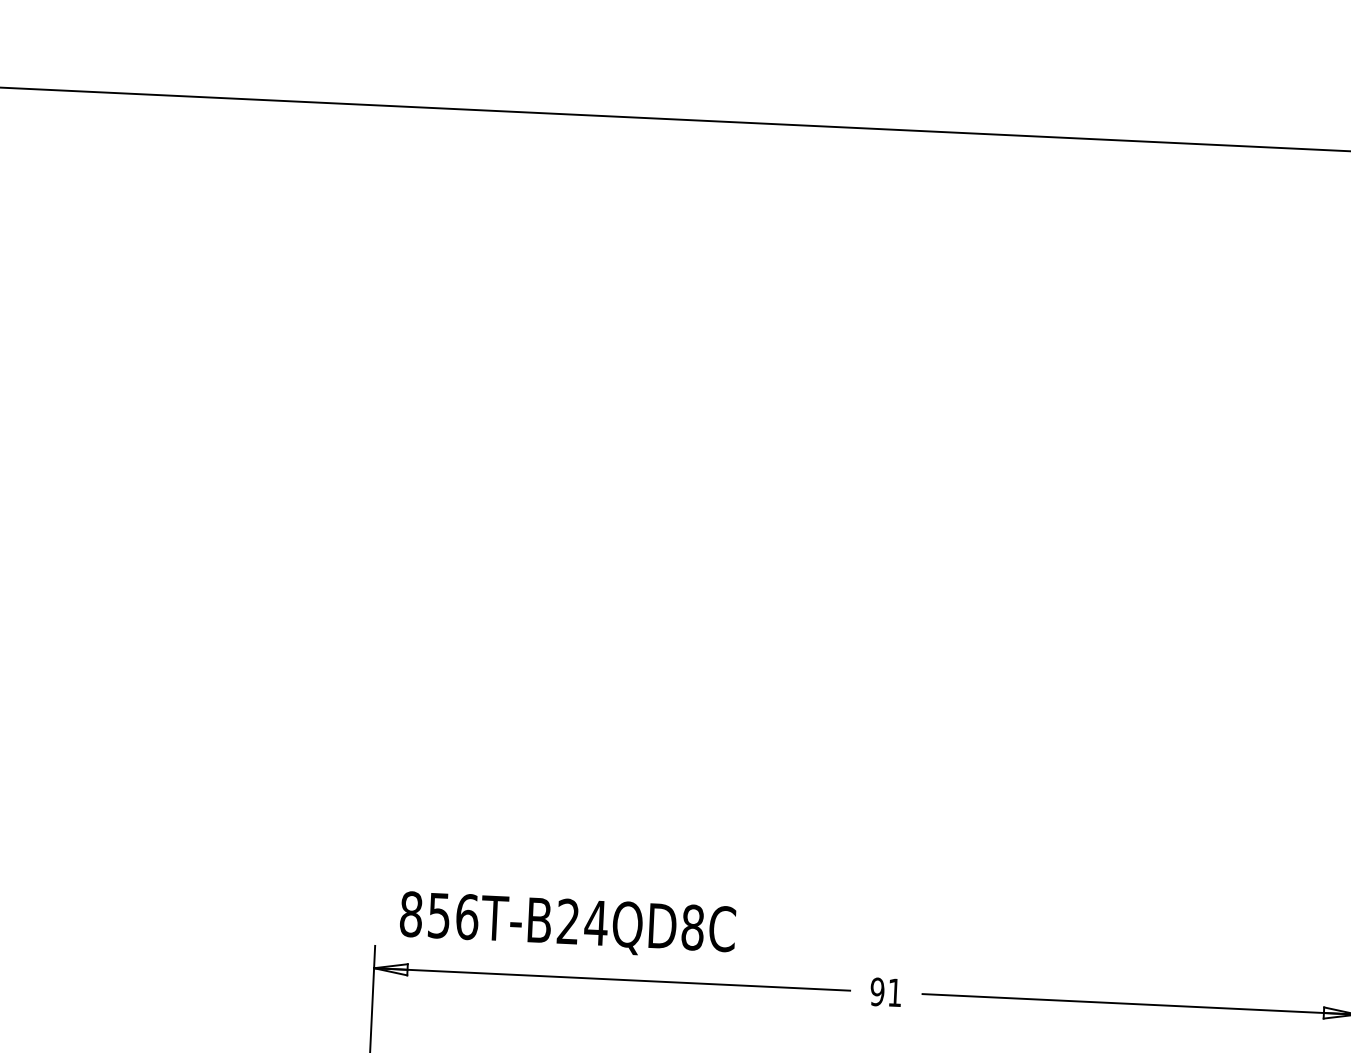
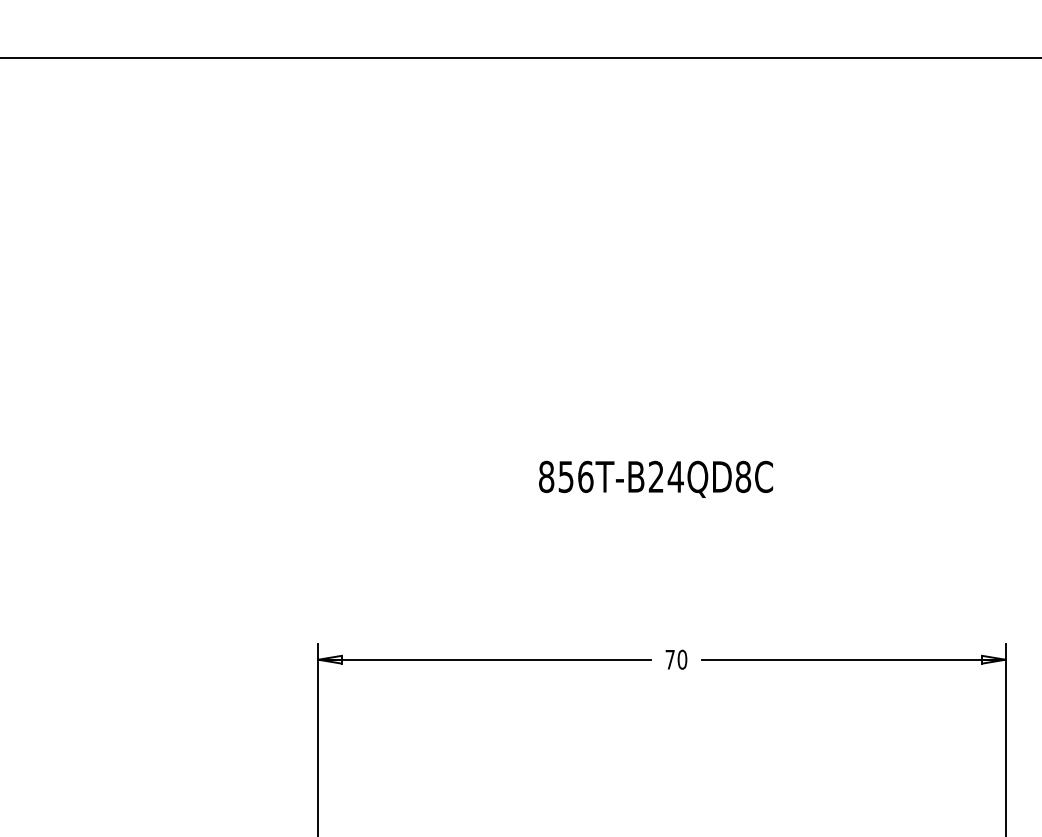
text: (567, 923) -> (655, 478), moved
text: (886, 992) -> (676, 659), 91 -> 70

